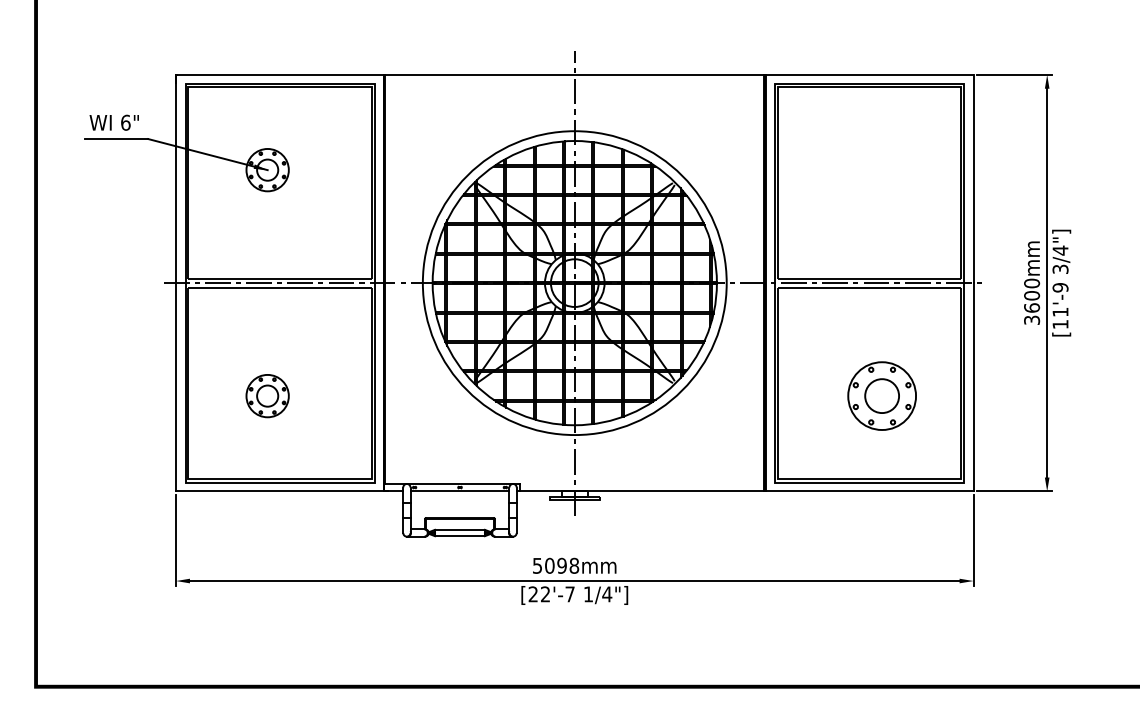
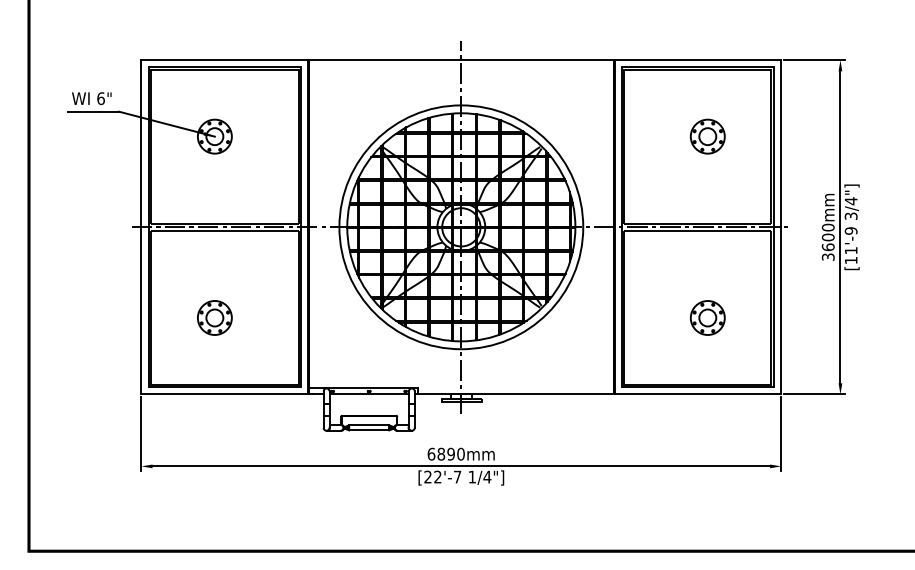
part: (881, 169) -> (707, 136), added
part: (881, 395) -> (707, 317), size x0.62
text: (555, 564) -> (445, 453), 5098mm -> 6890mm

